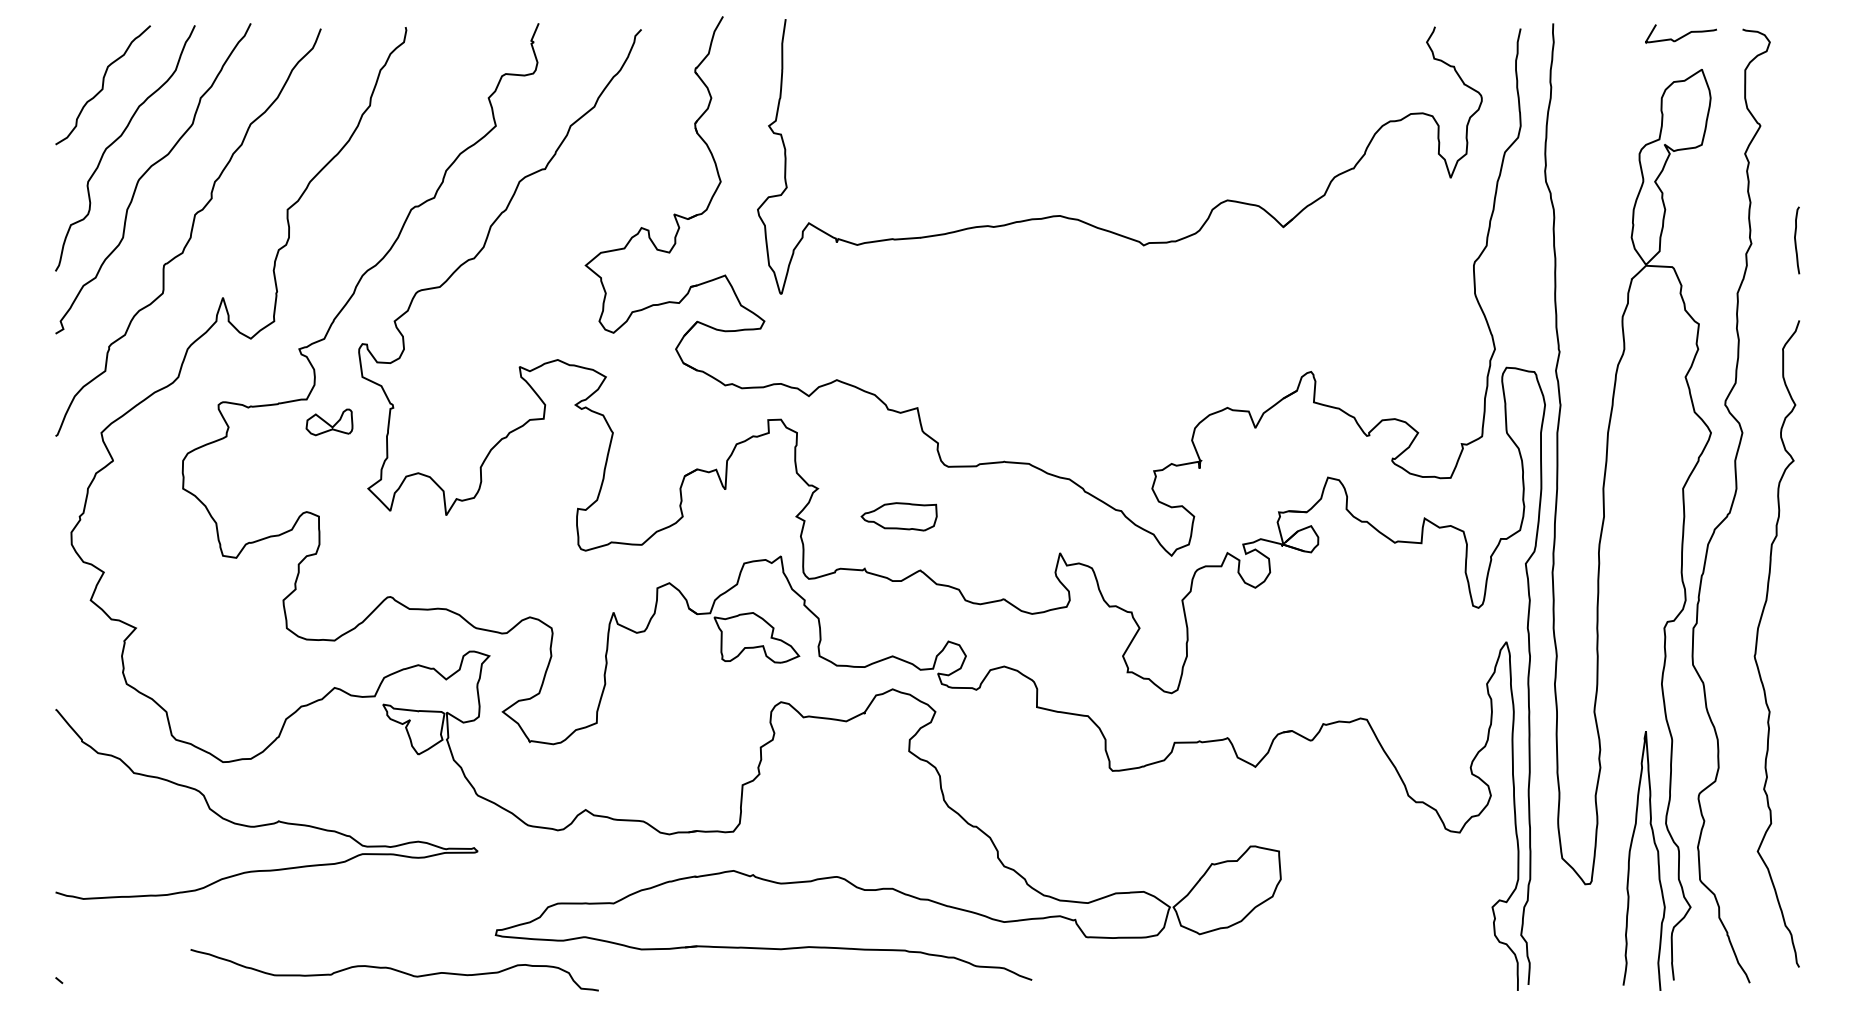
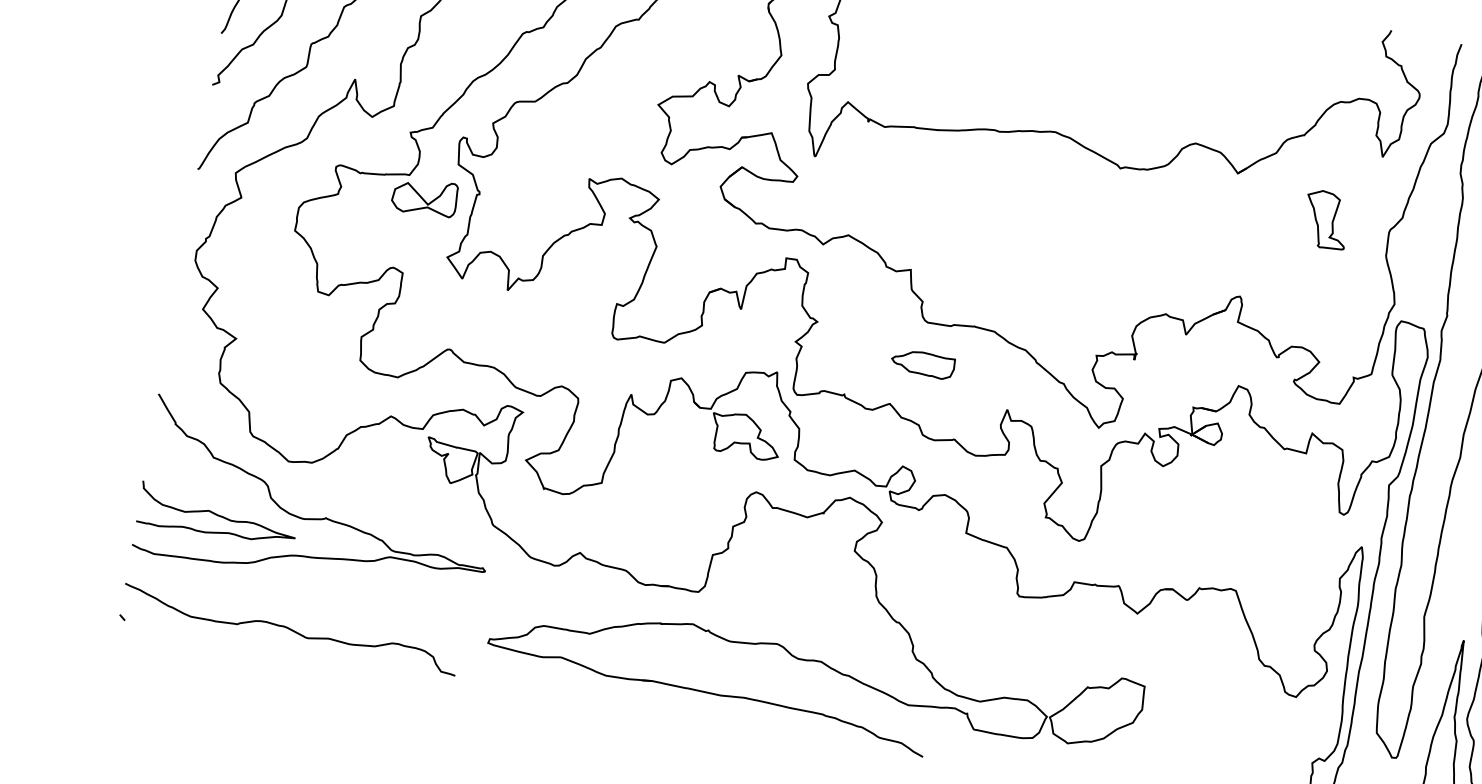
part: (1396, 263) -> (1325, 219), added
part: (329, 422) -> (424, 197), size x1.67
part: (898, 516) -> (922, 363), moved
curve: (150, 839) -> (217, 514), added
curve: (394, 970) -> (290, 629), moved

